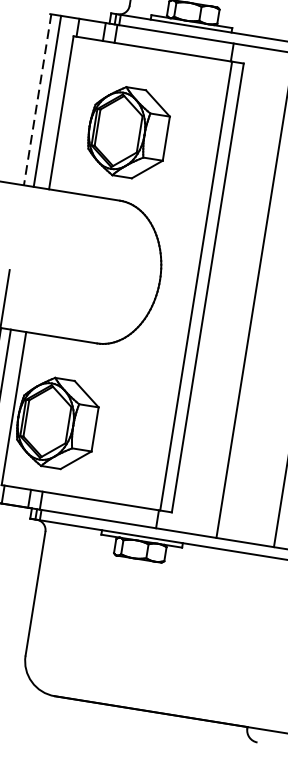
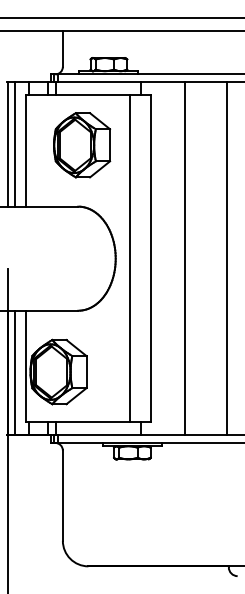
line: (38, 100) -> (8, 144), dashed -> solid
part: (128, 132) -> (82, 145), moved
line: (196, 285) -> (130, 258), moved

